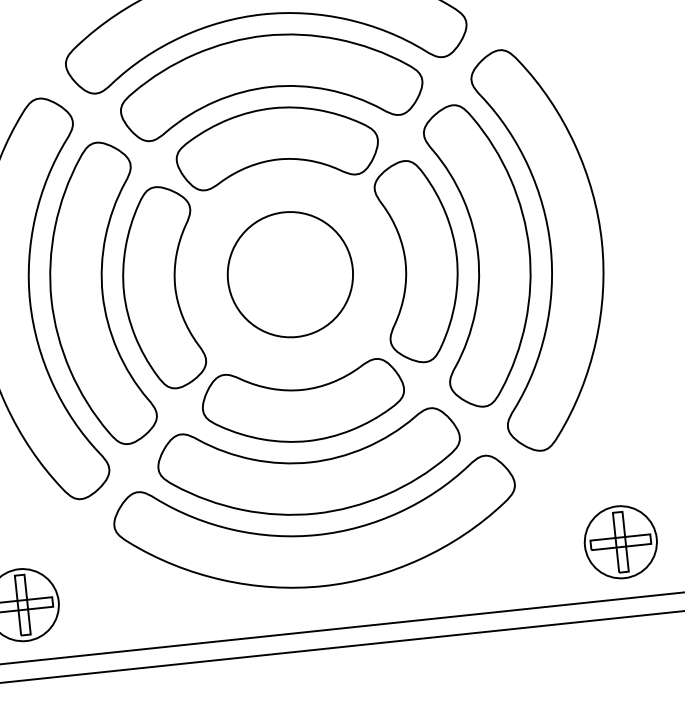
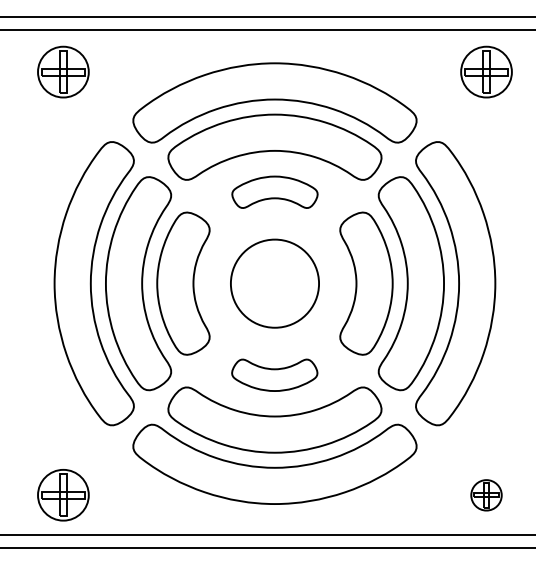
part: (276, 145) -> (274, 192), size x0.6
part: (303, 404) -> (274, 375), size x0.6
part: (620, 542) -> (486, 495), size x0.6

